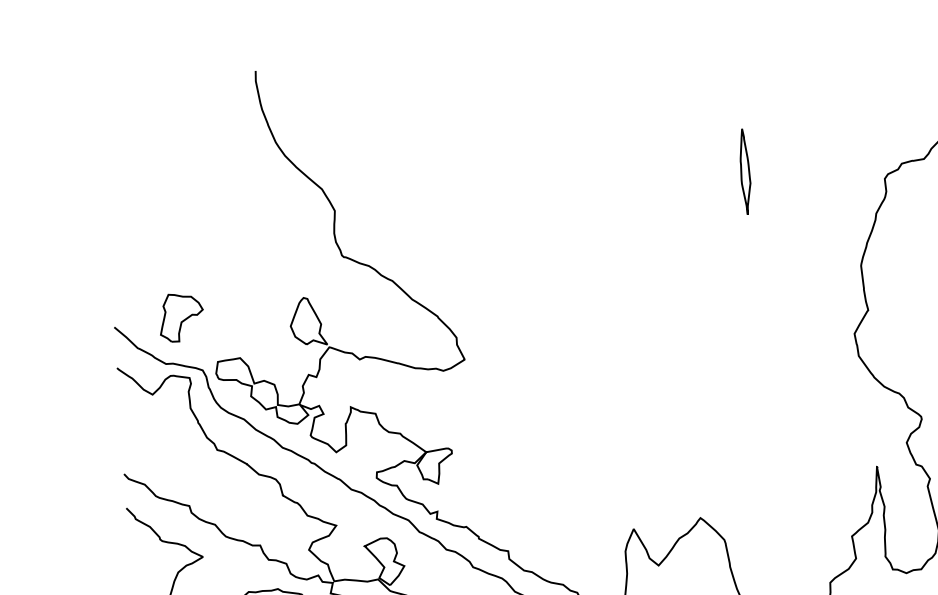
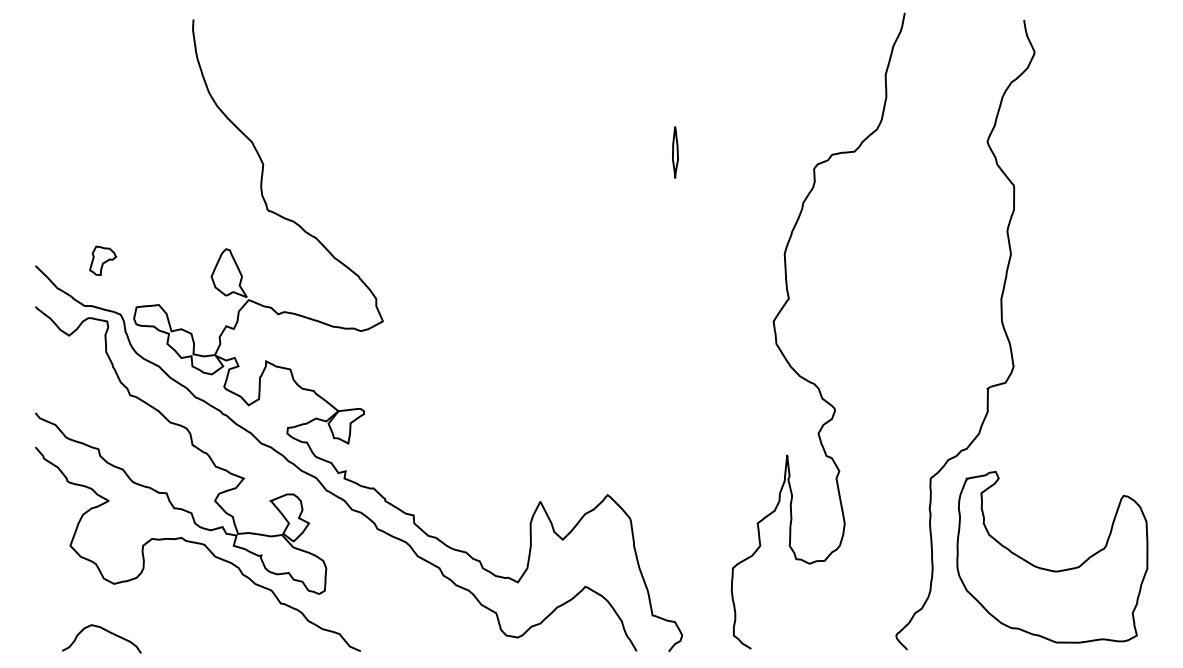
part: (745, 171) -> (675, 152), size x0.6
part: (180, 317) -> (102, 260), size x0.6

